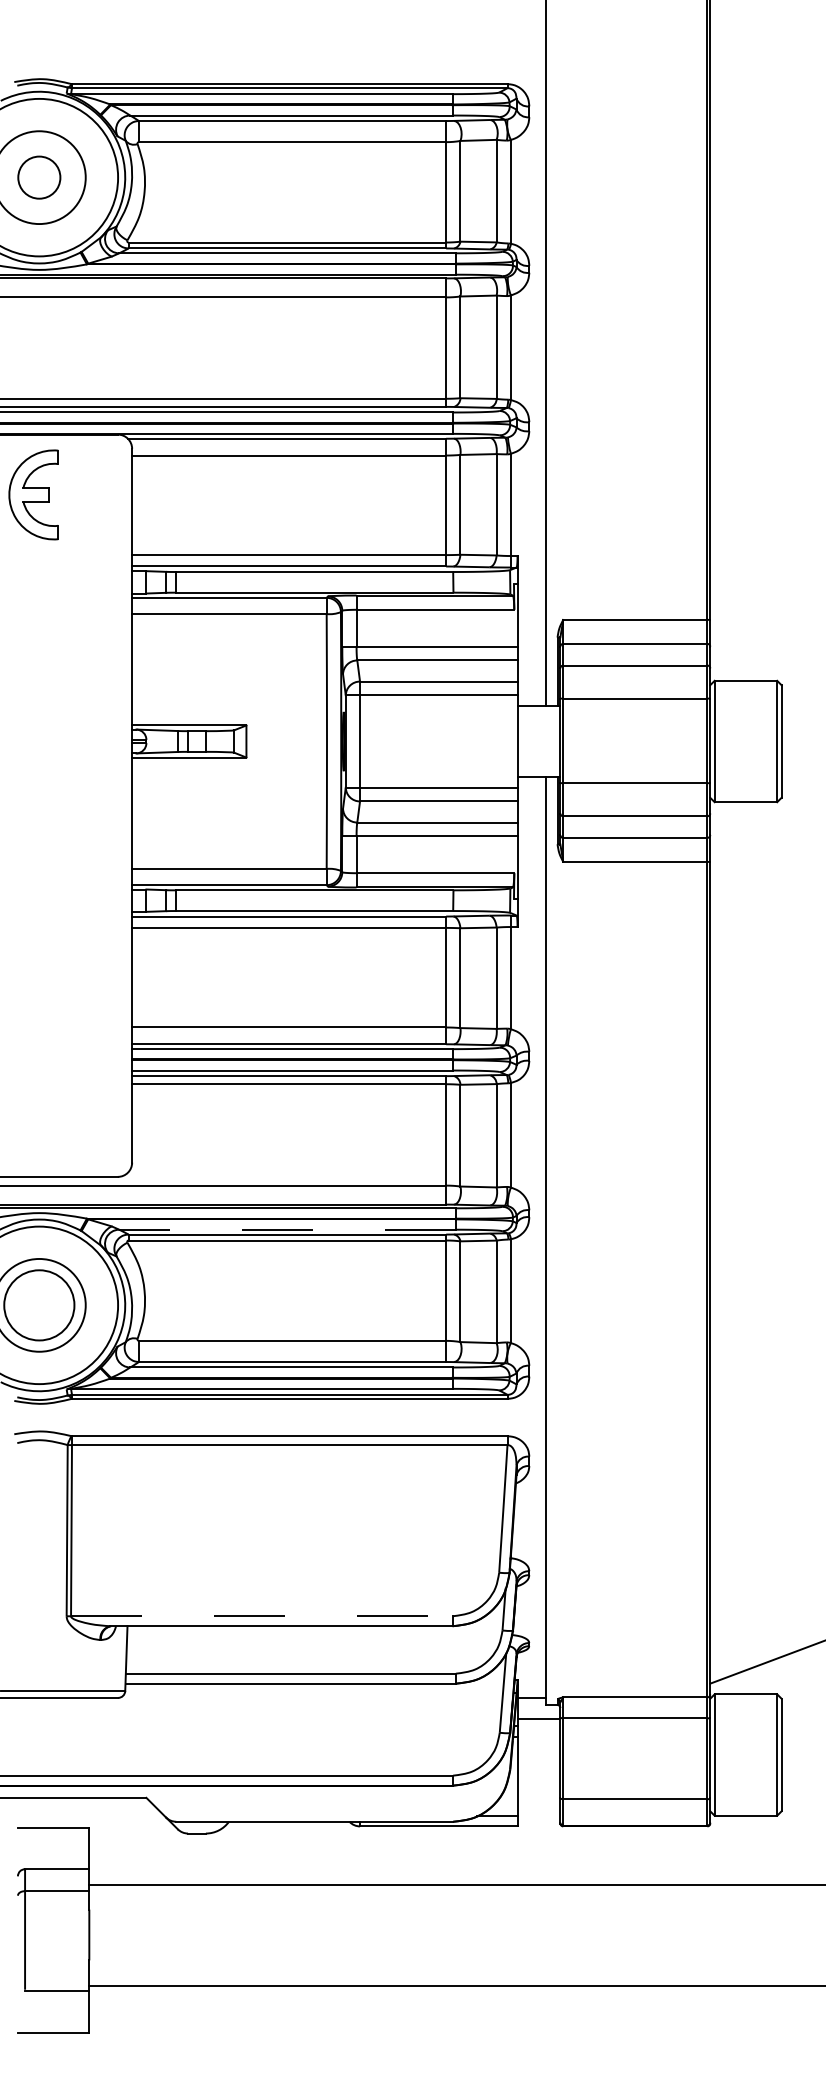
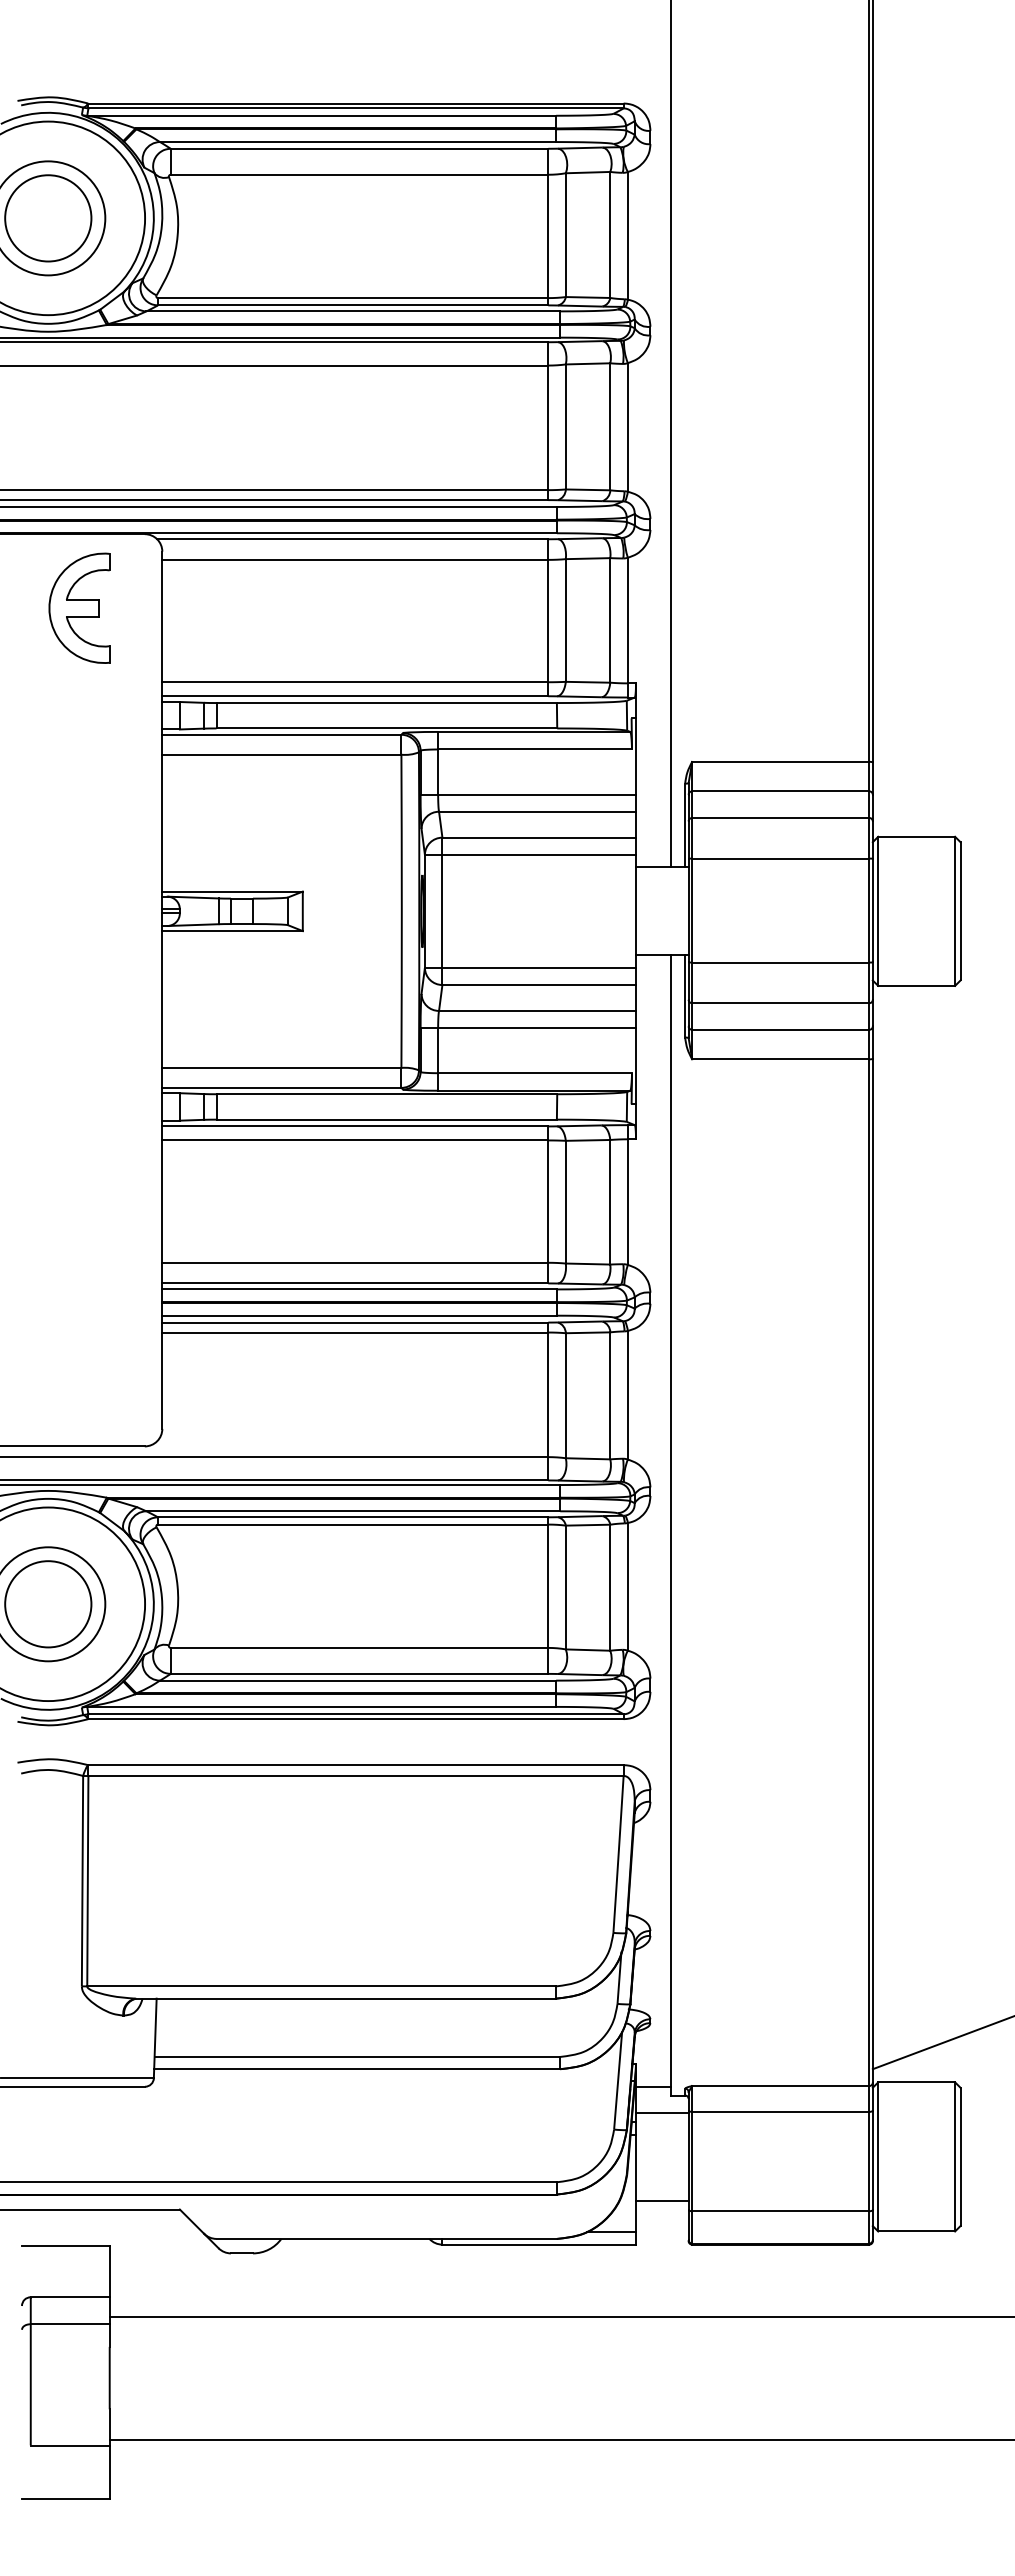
circle: (39, 177) -> (48, 218), size x1.67
part: (33, 494) -> (79, 607), moved
line: (287, 1229) -> (353, 1511), dashed -> solid
line: (262, 1616) -> (322, 1986), dashed -> solid
line: (539, 1790) -> (662, 2200), added

